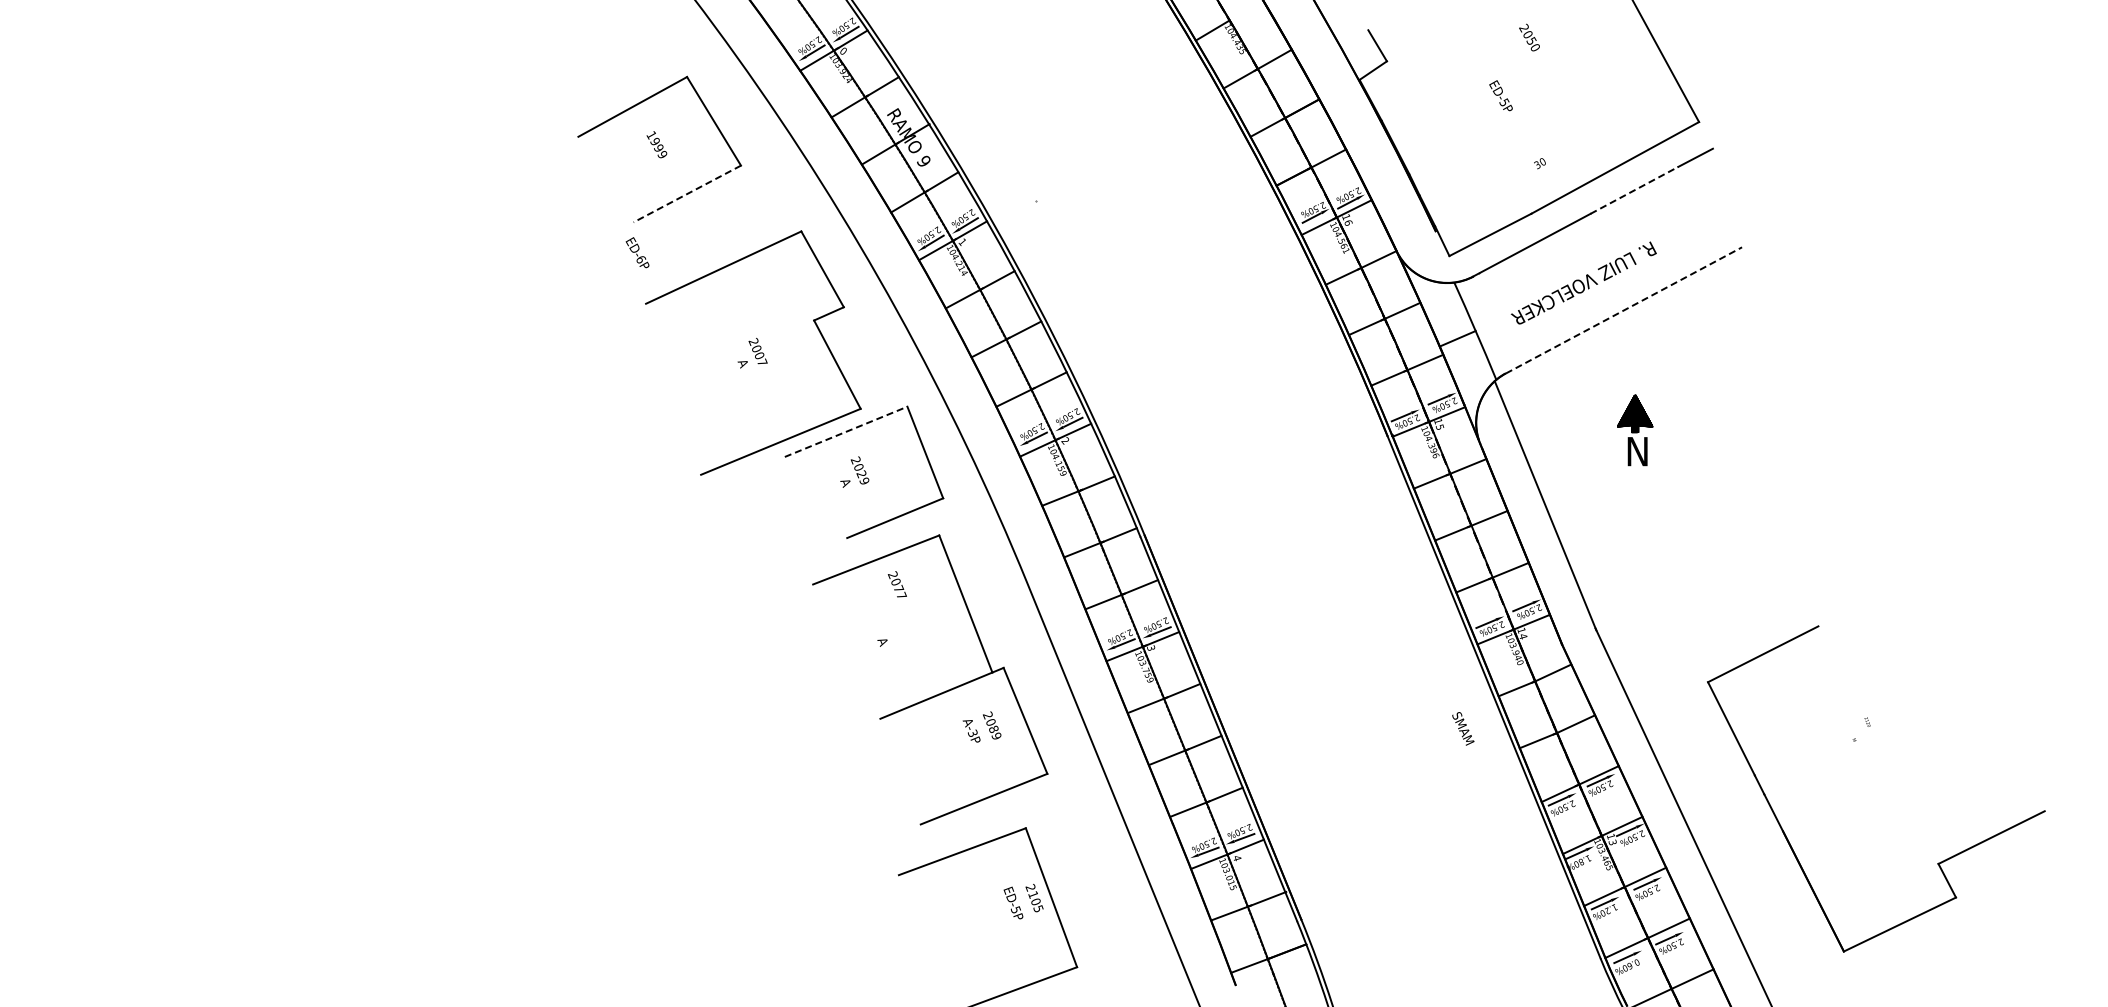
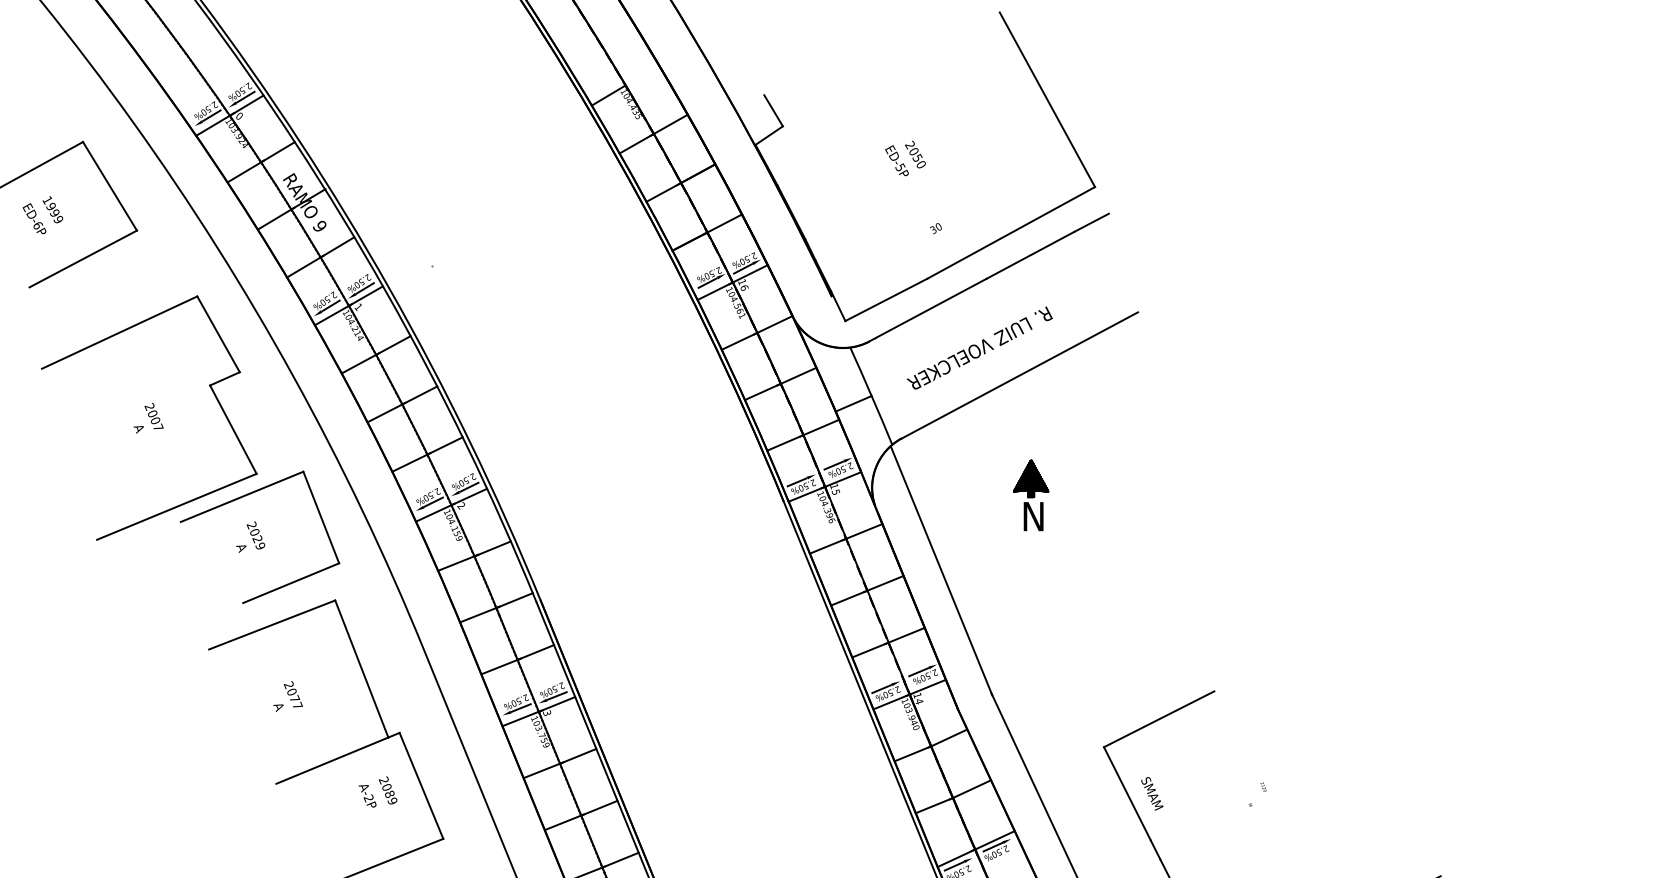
text: (1529, 37) -> (915, 154), moved
line: (1634, 190) -> (1030, 255), dashed -> solid
line: (687, 194) -> (83, 259), dashed -> solid
text: (637, 252) -> (34, 218), moved
line: (1624, 310) -> (1020, 375), dashed -> solid
line: (846, 431) -> (242, 496), dashed -> solid
text: (896, 584) -> (292, 694), moved
text: (1463, 728) -> (1152, 793), moved
text: (972, 733) -> (368, 798), A-3P -> A-2P

